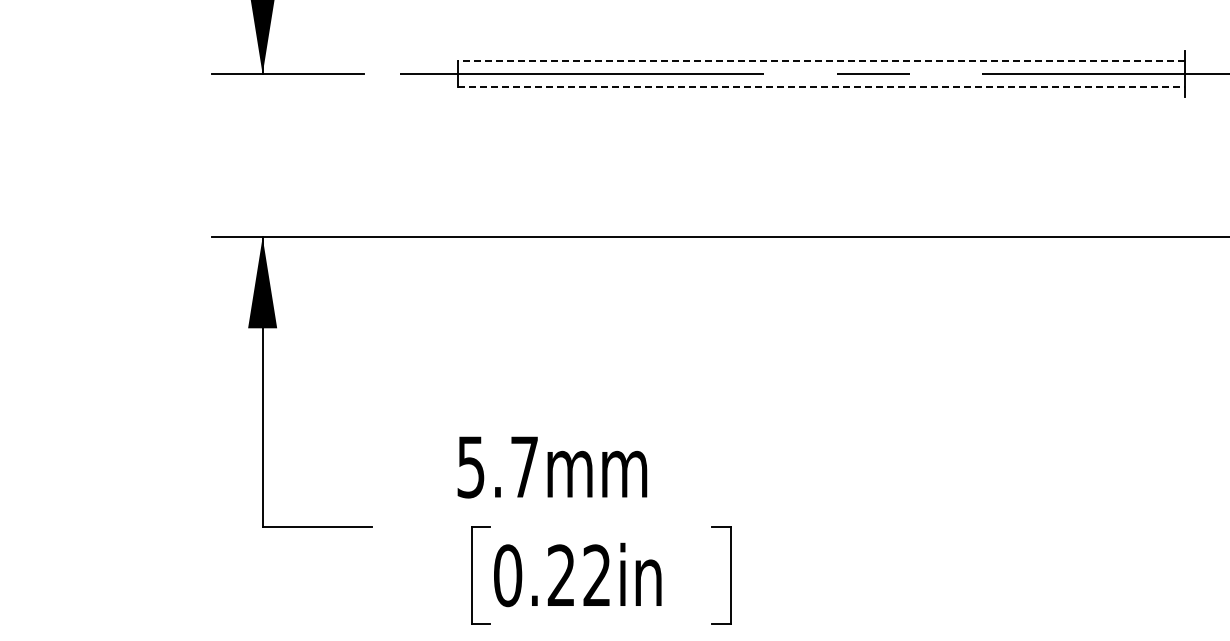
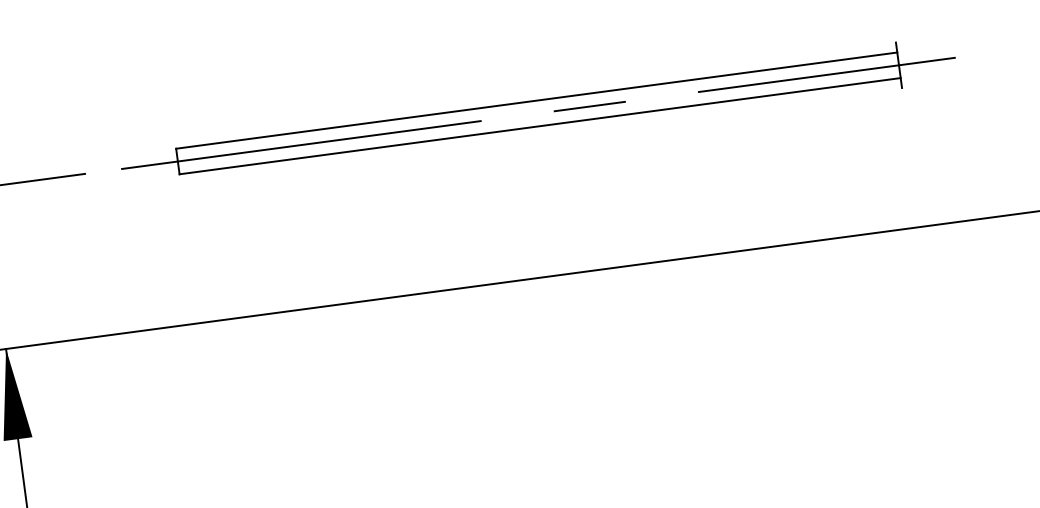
line: (821, 61) -> (536, 100), dashed -> solid
line: (821, 87) -> (540, 126), dashed -> solid

